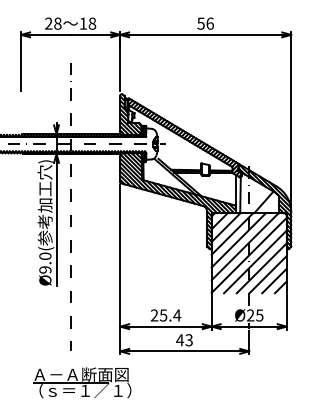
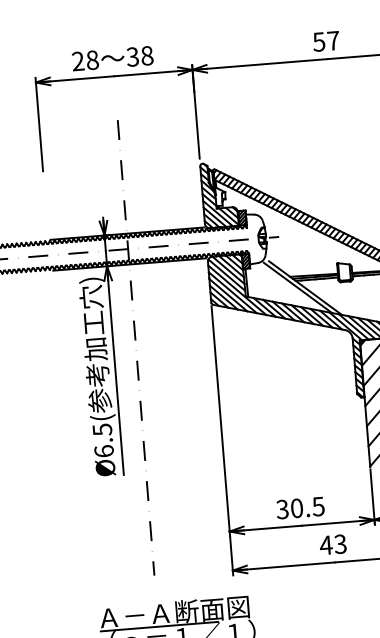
text: (82, 23) -> (131, 56), 18 -> 38
text: (209, 23) -> (332, 40), 56 -> 57
text: (45, 262) -> (103, 439), Ø9.0( -> Ø6.5(
text: (165, 315) -> (299, 508), 25.4 -> 30.5

